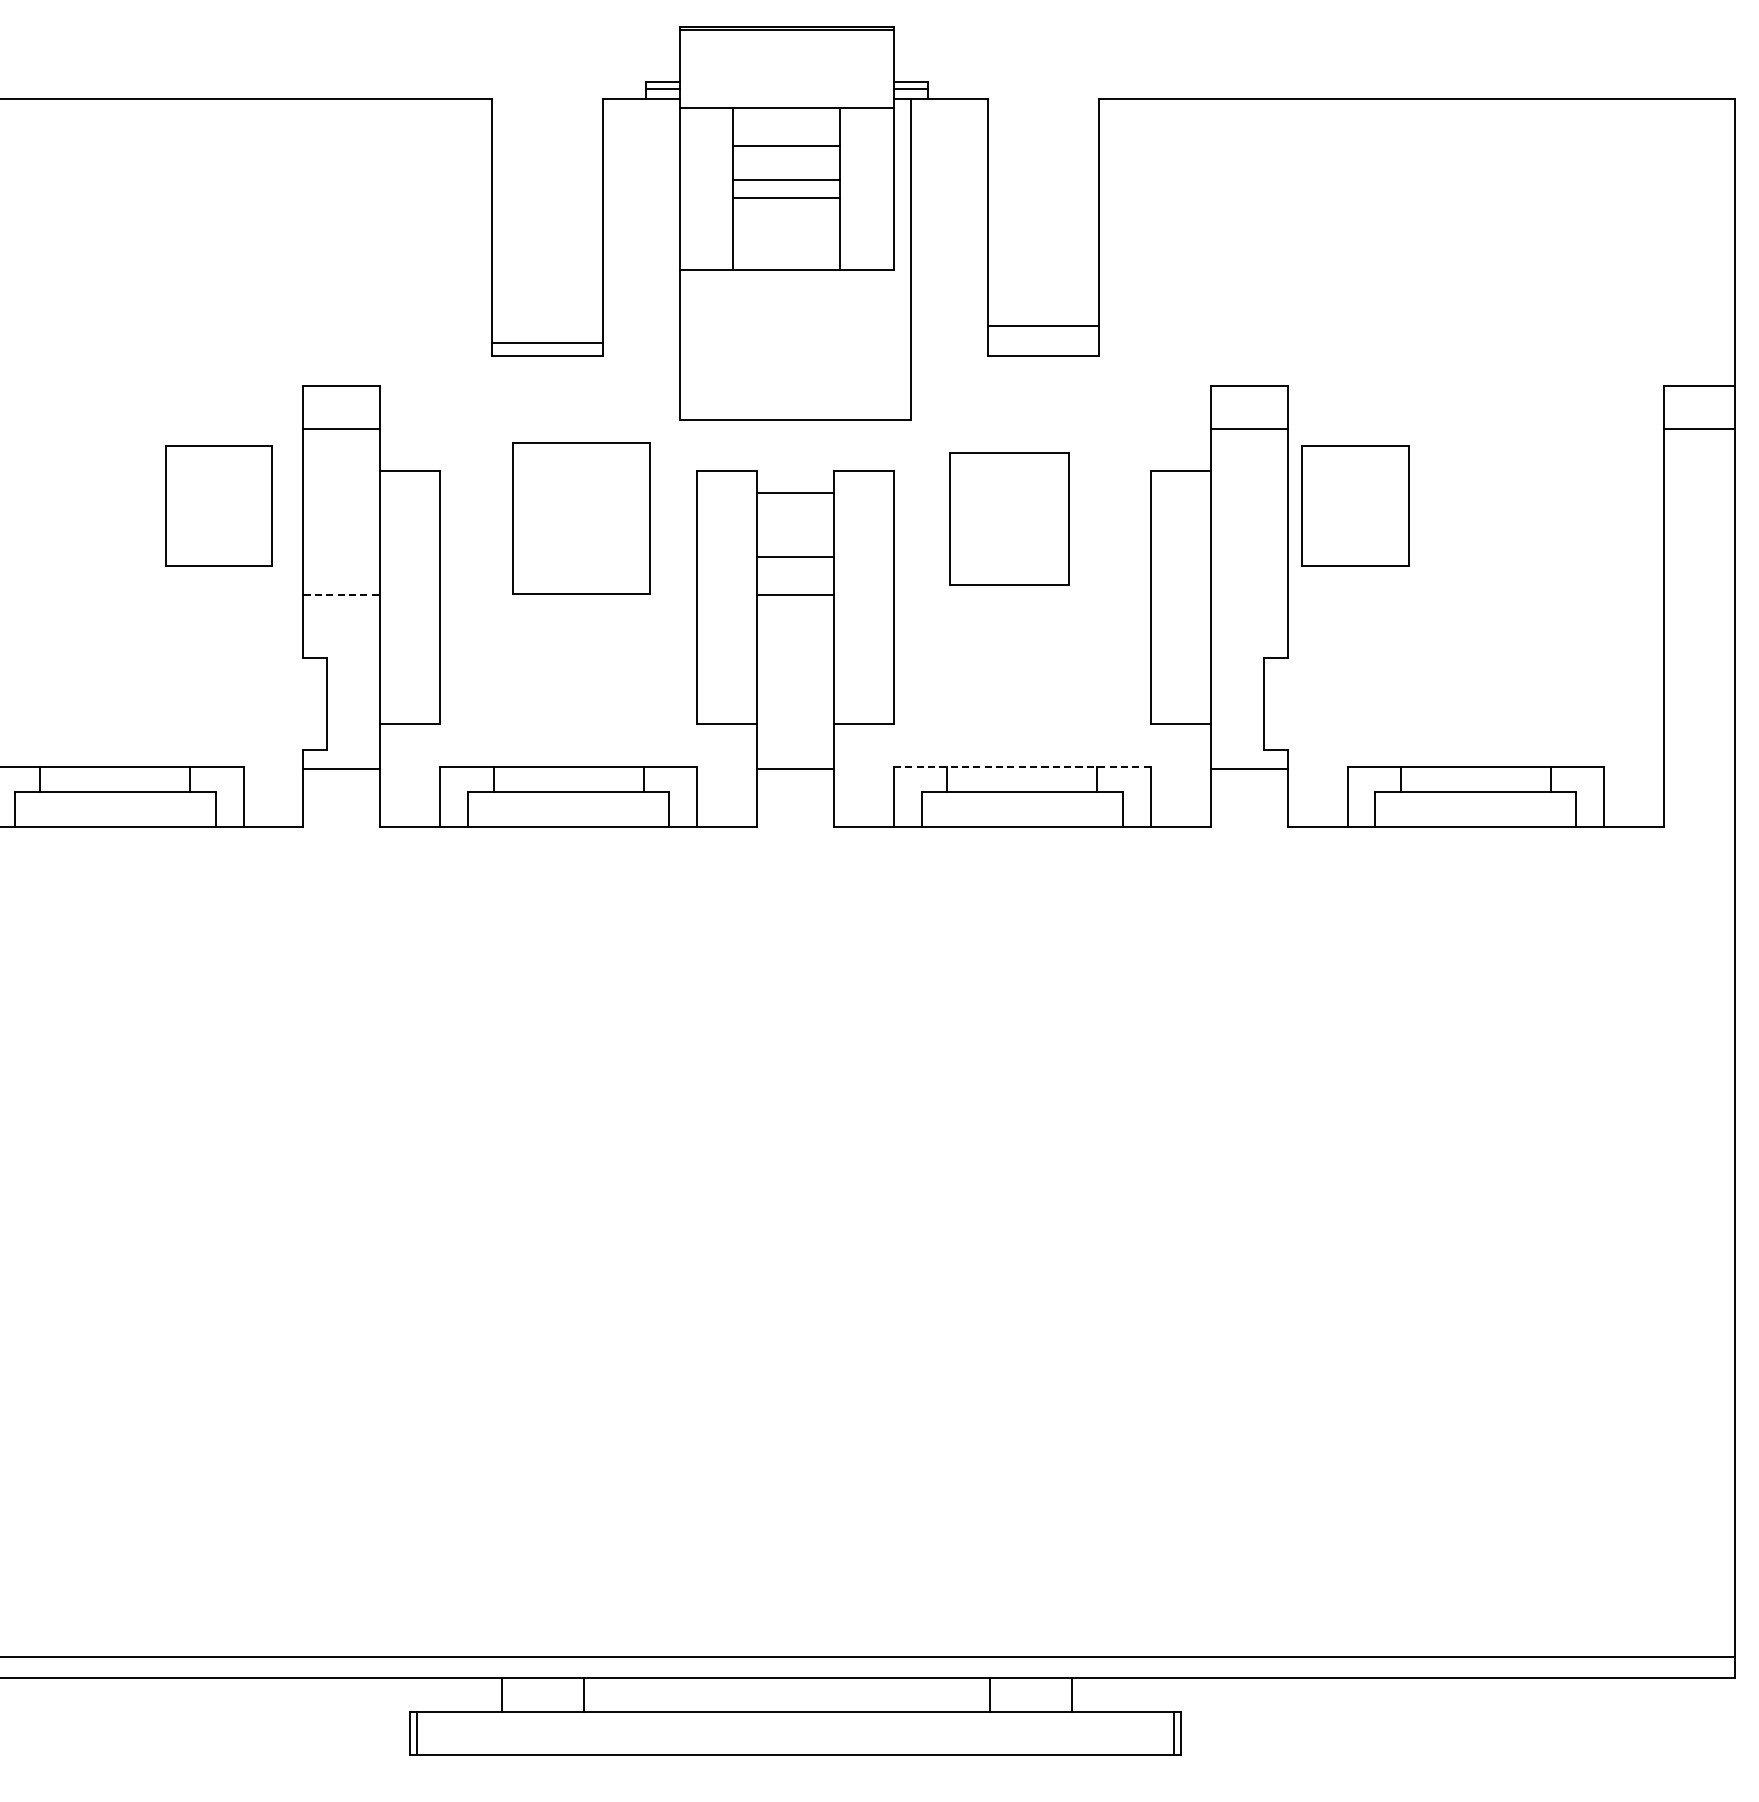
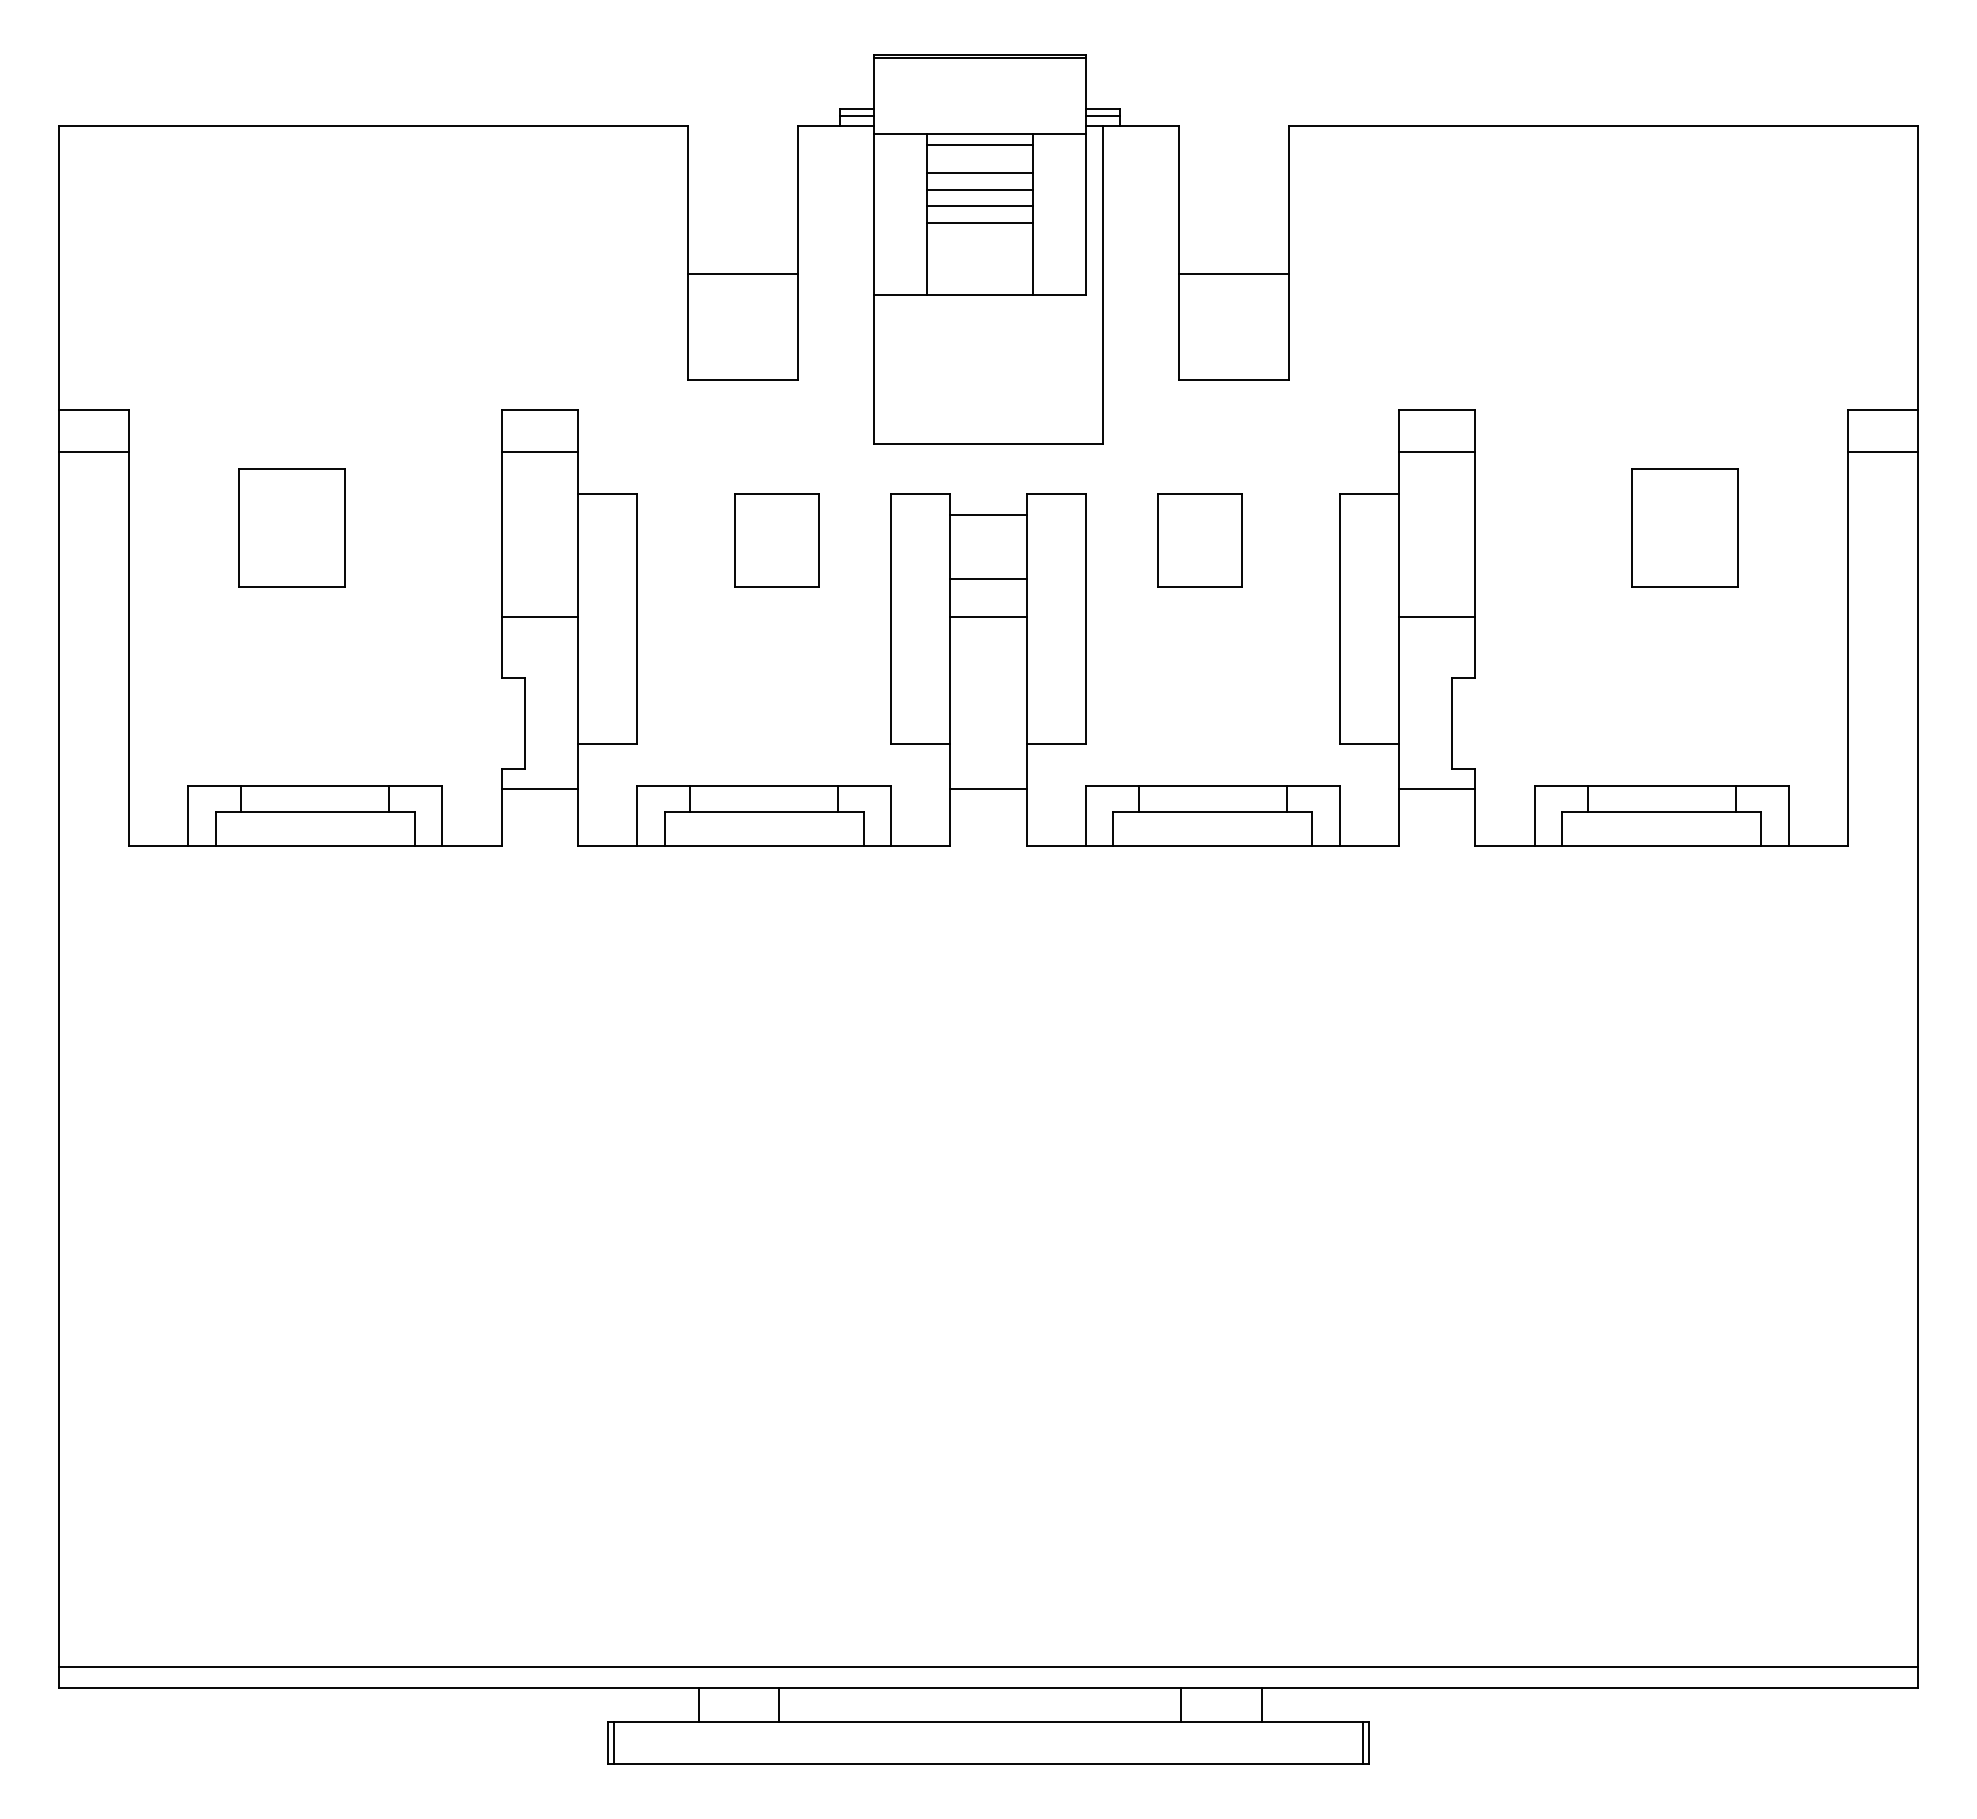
line: (786, 118) -> (979, 145), added
line: (786, 163) -> (979, 189), added
line: (1043, 326) -> (1233, 274), moved
line: (546, 343) -> (742, 274), moved
part: (218, 504) -> (291, 527), moved
part: (1355, 504) -> (1684, 527), moved
part: (581, 518) -> (776, 540), size x0.62
part: (1008, 518) -> (1199, 540), size x0.71
line: (342, 595) -> (540, 617), dashed -> solid
line: (1249, 595) -> (1437, 617), added
line: (1021, 766) -> (1212, 786), dashed -> solid

